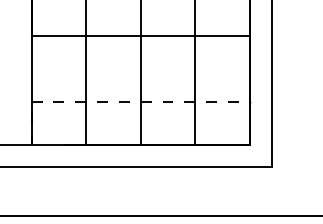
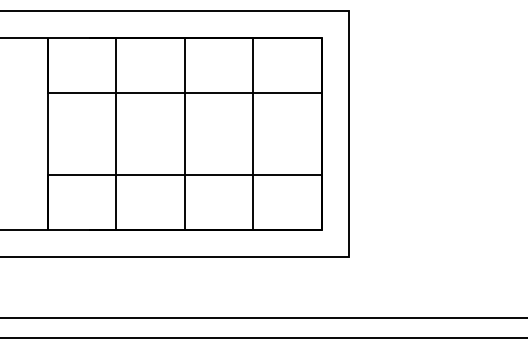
line: (118, 101) -> (156, 174), dashed -> solid

